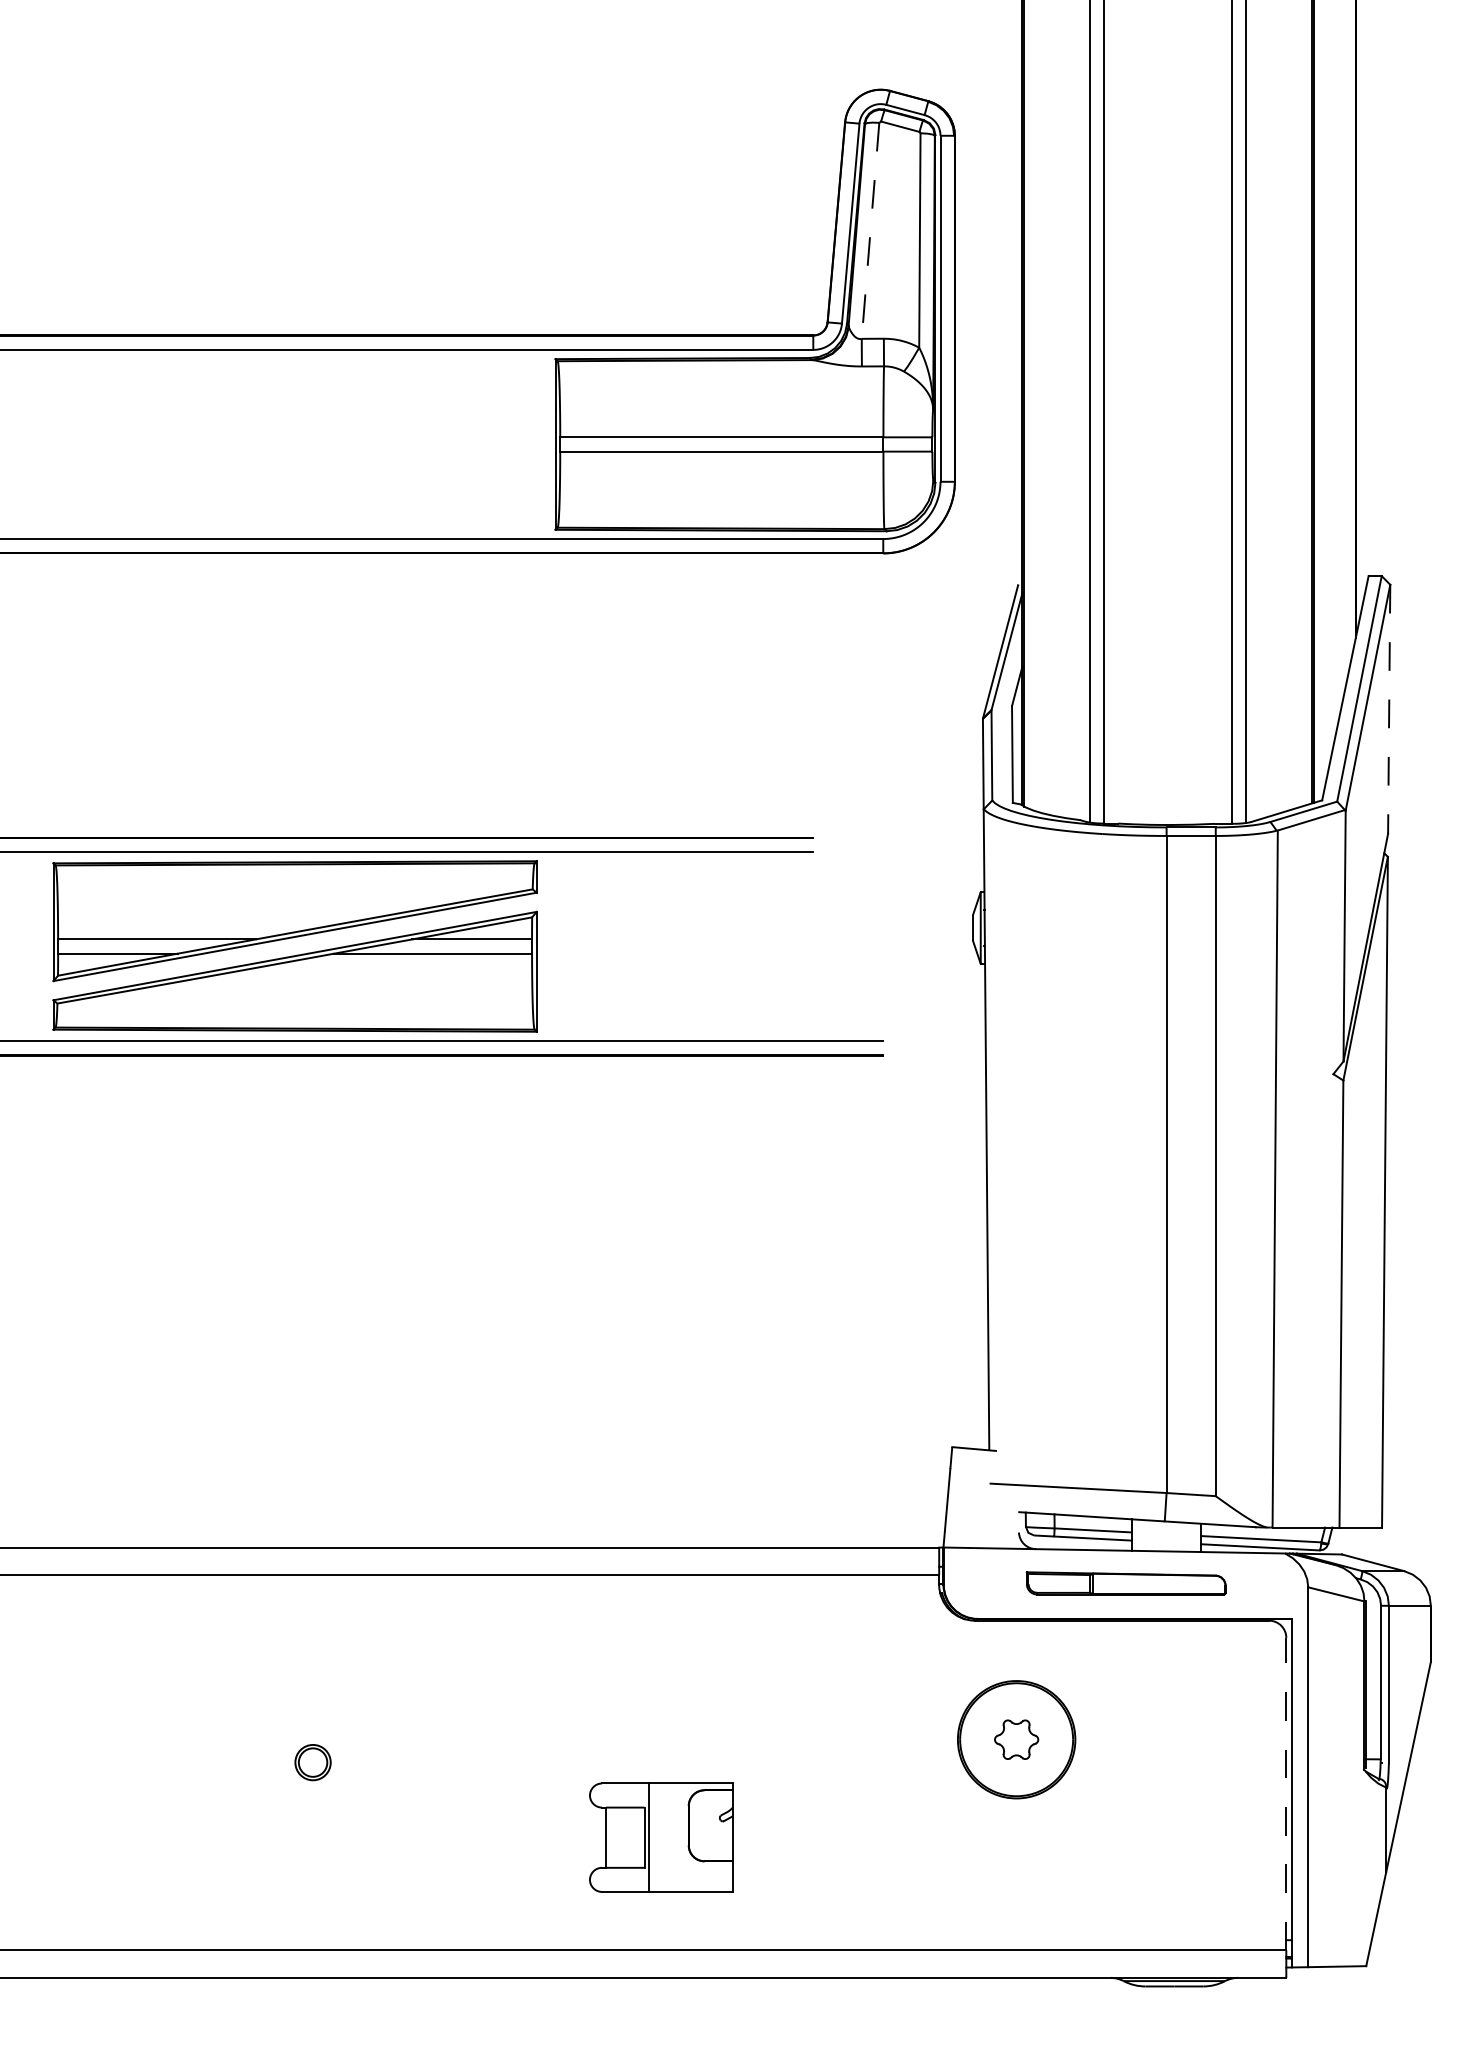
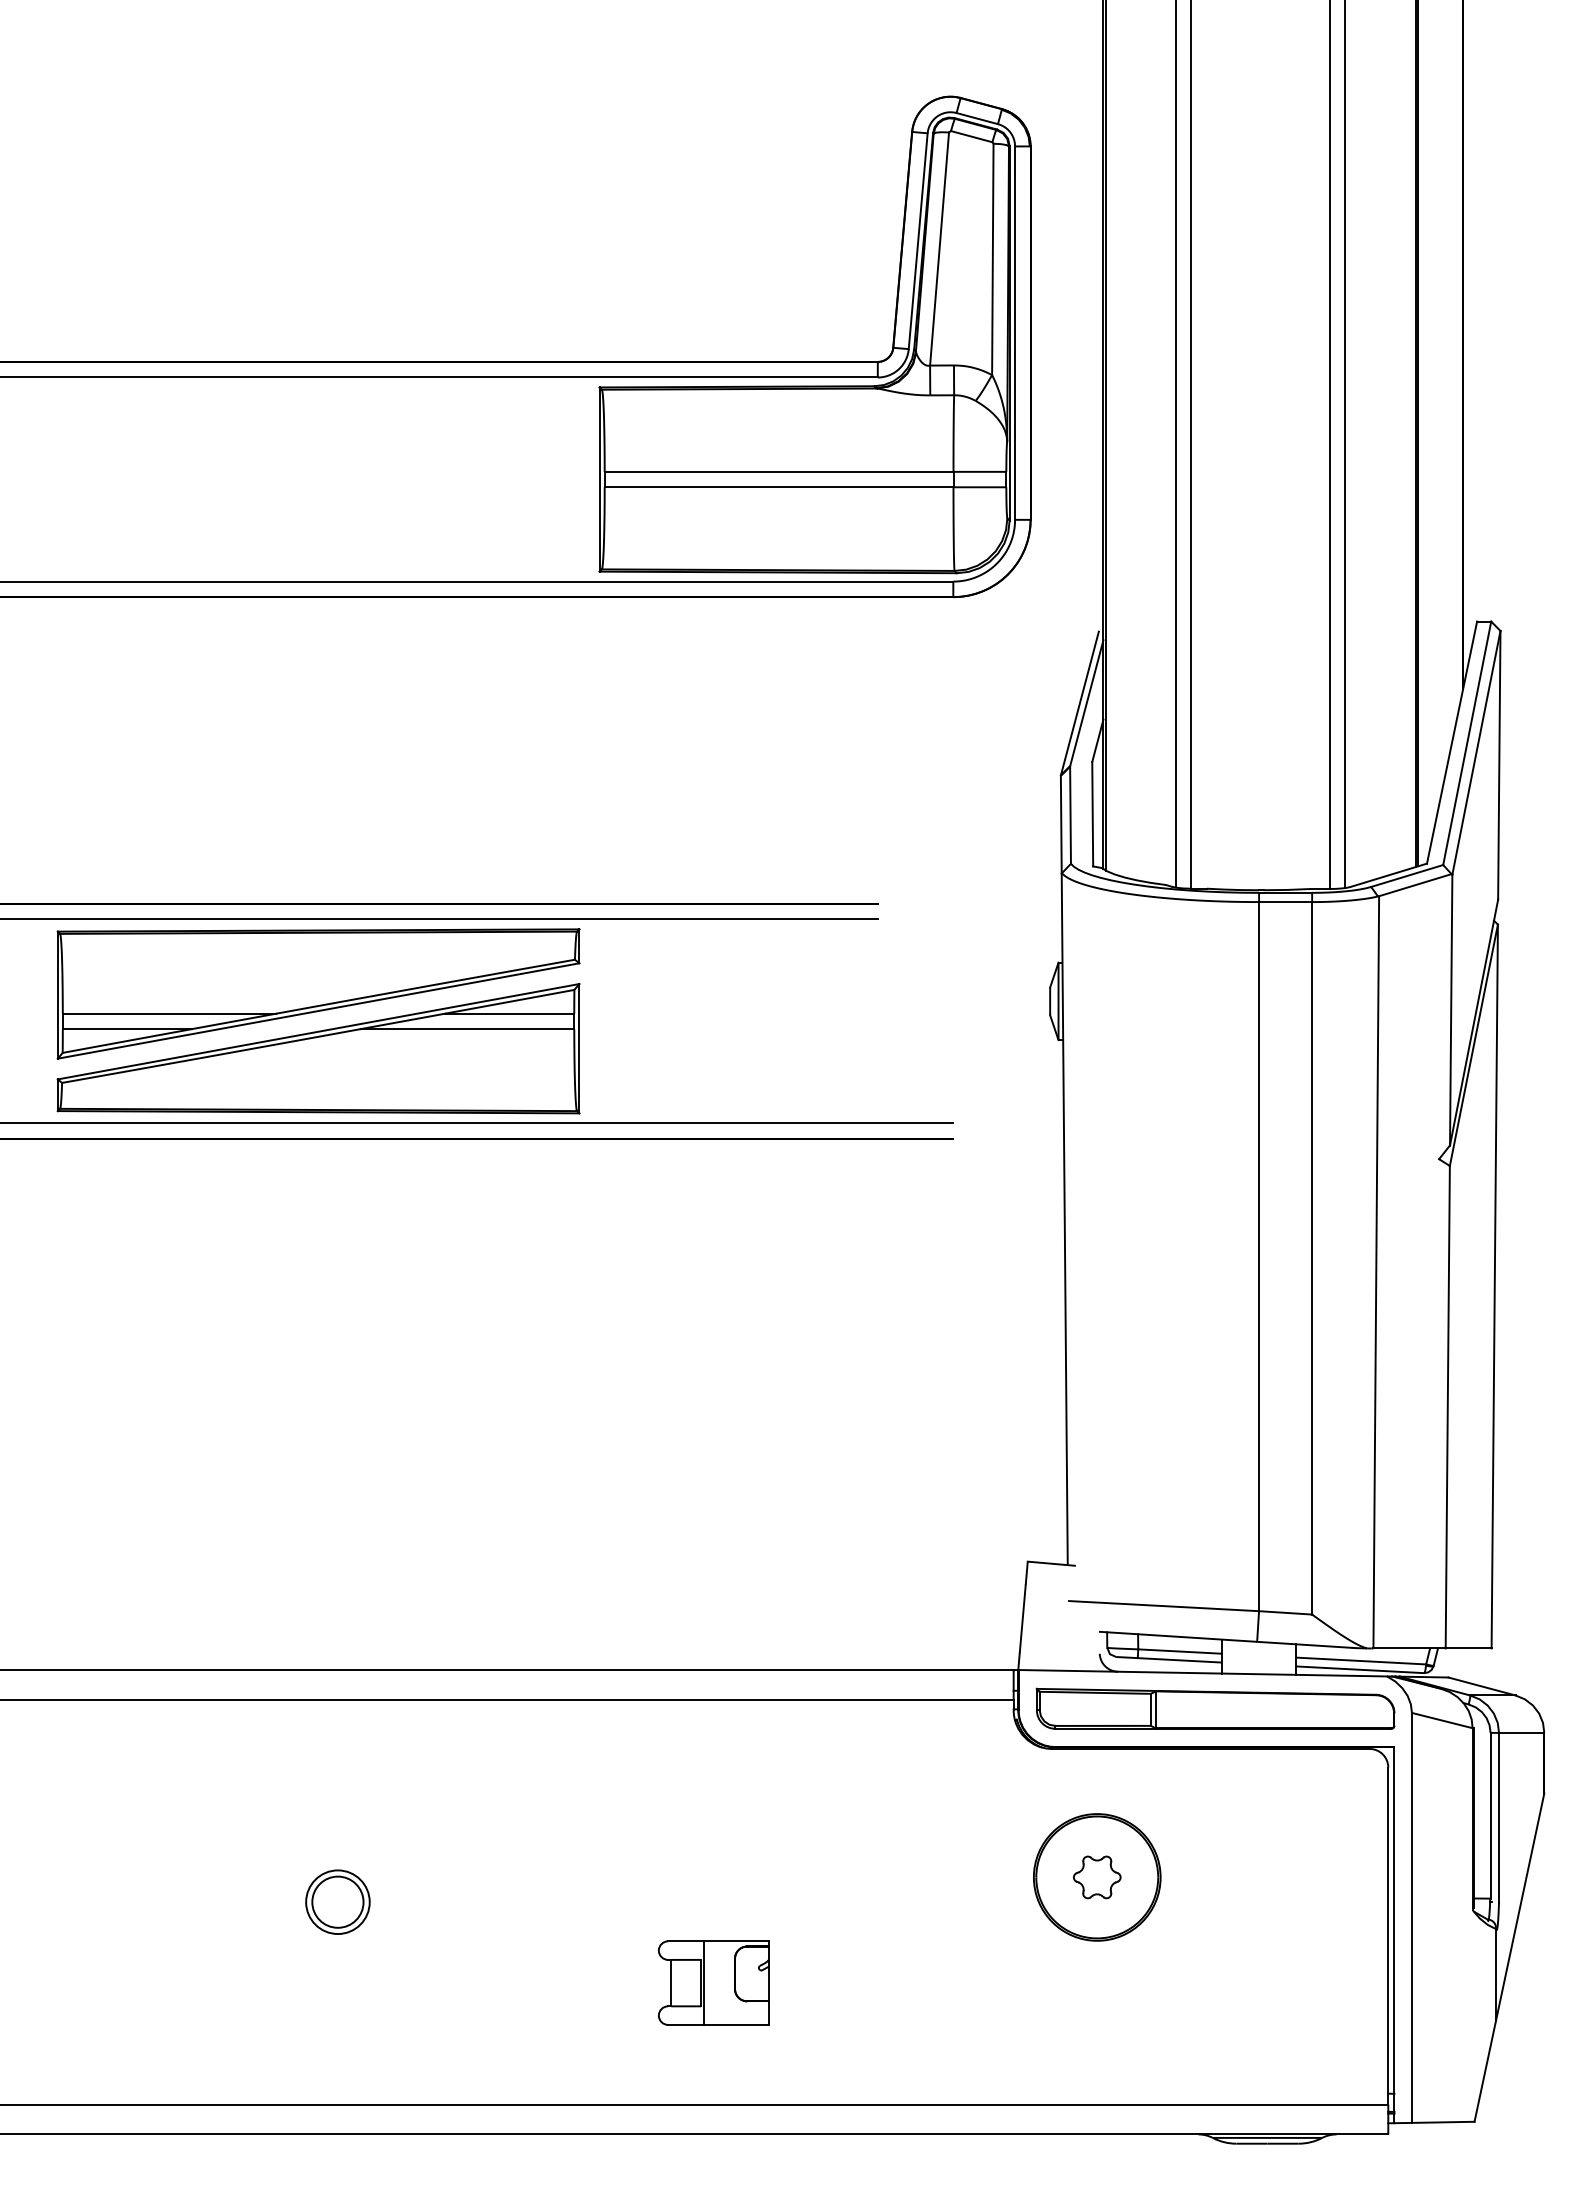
line: (870, 231) -> (939, 249), dashed -> solid
line: (1389, 709) -> (1499, 765), dashed -> solid
part: (1126, 1583) -> (1215, 1708), size x1.67
part: (312, 1762) -> (337, 1901), size x1.67
line: (1286, 1794) -> (1388, 1936), dashed -> solid
part: (661, 1837) -> (713, 1982), size x0.71

